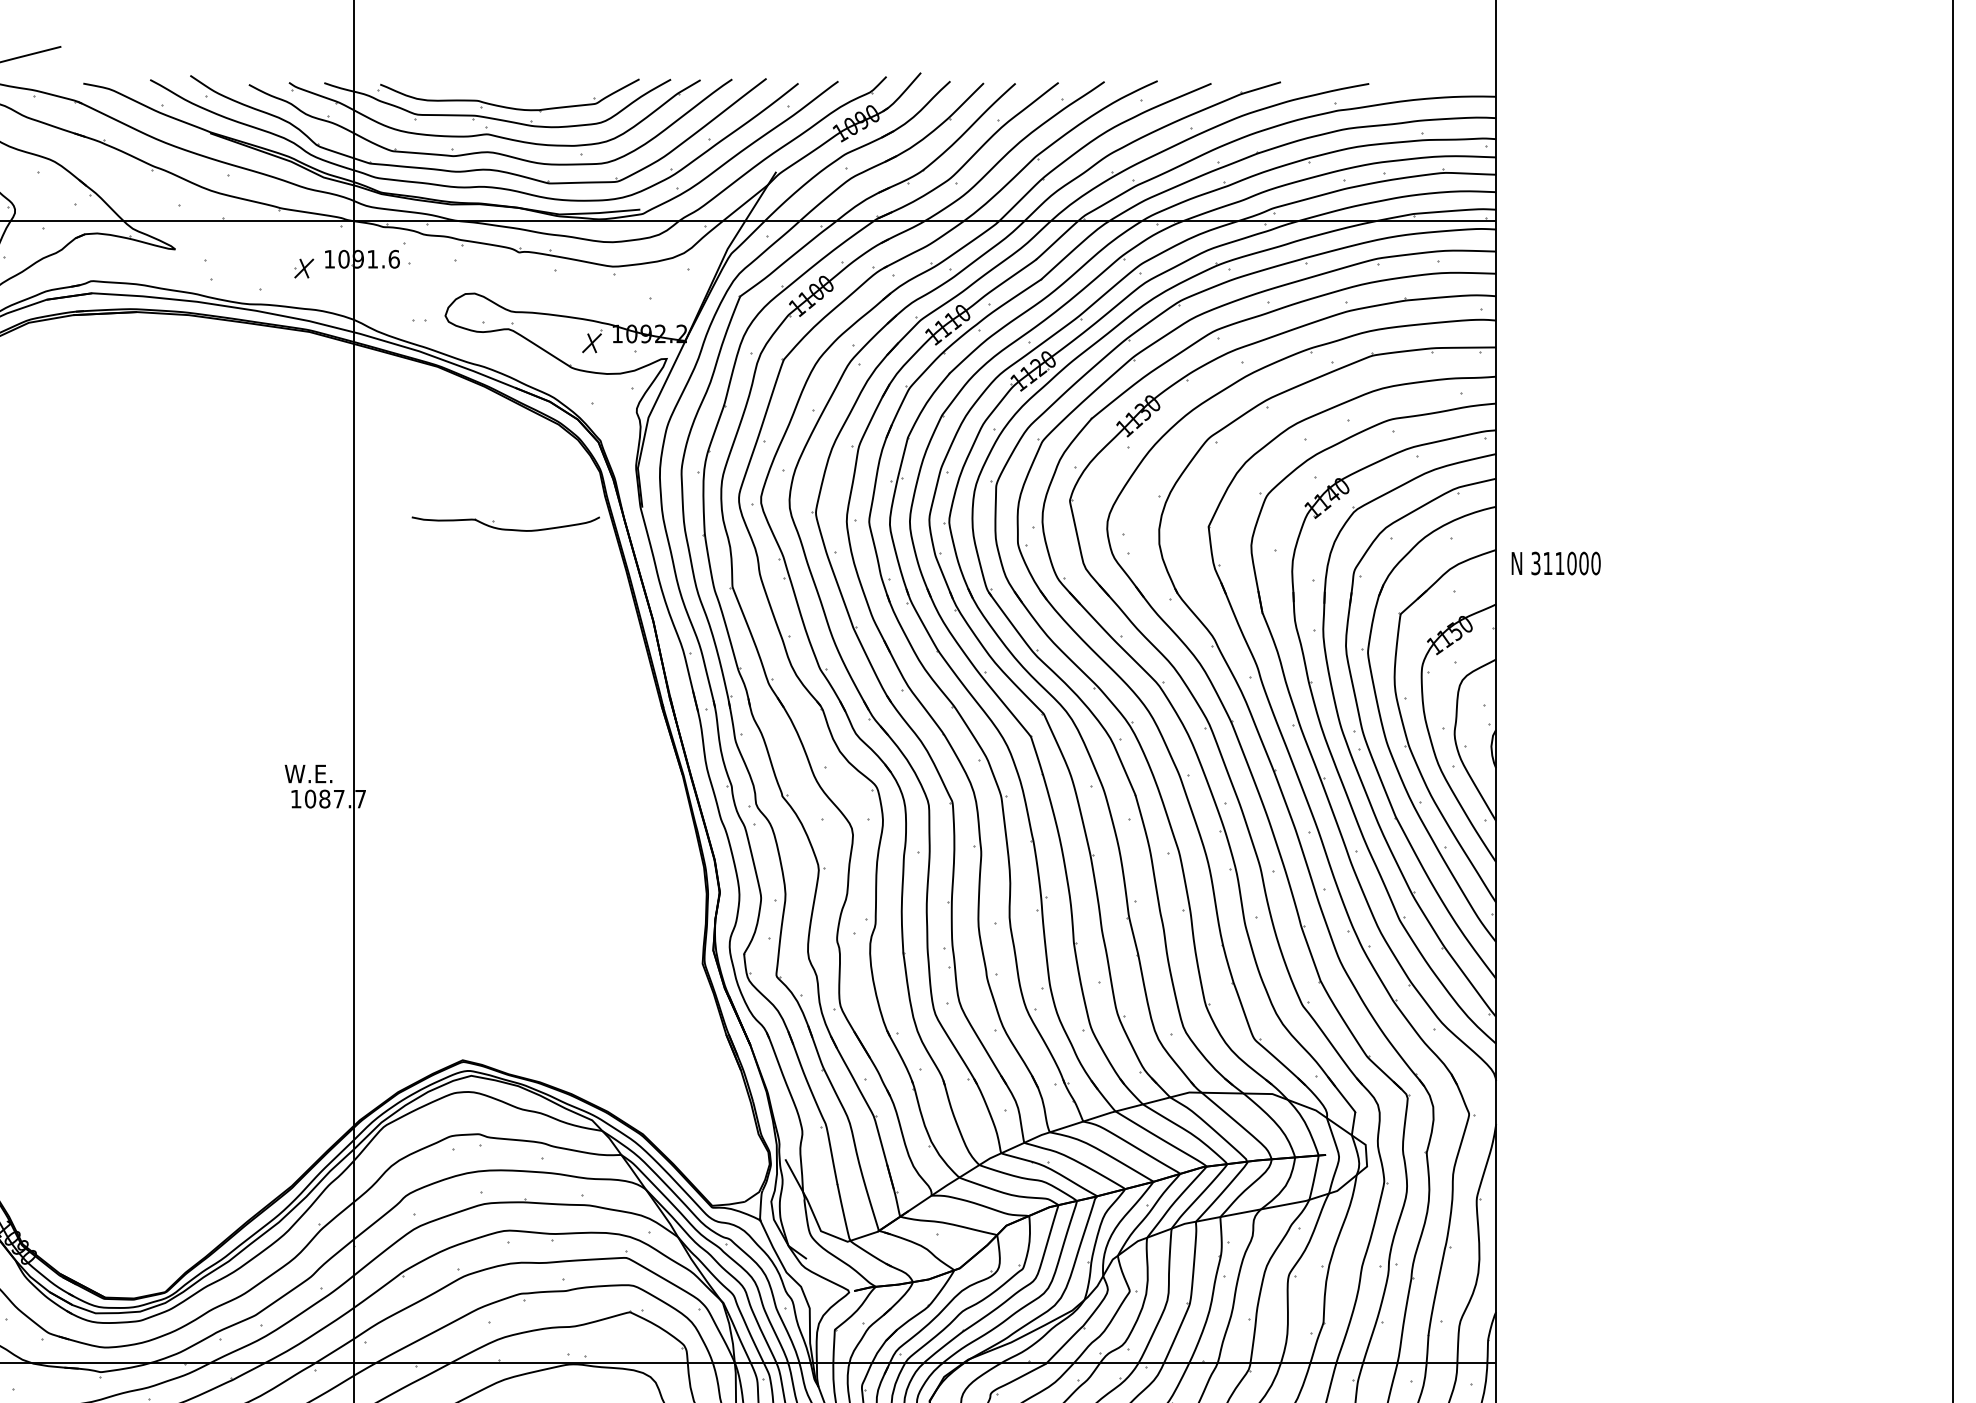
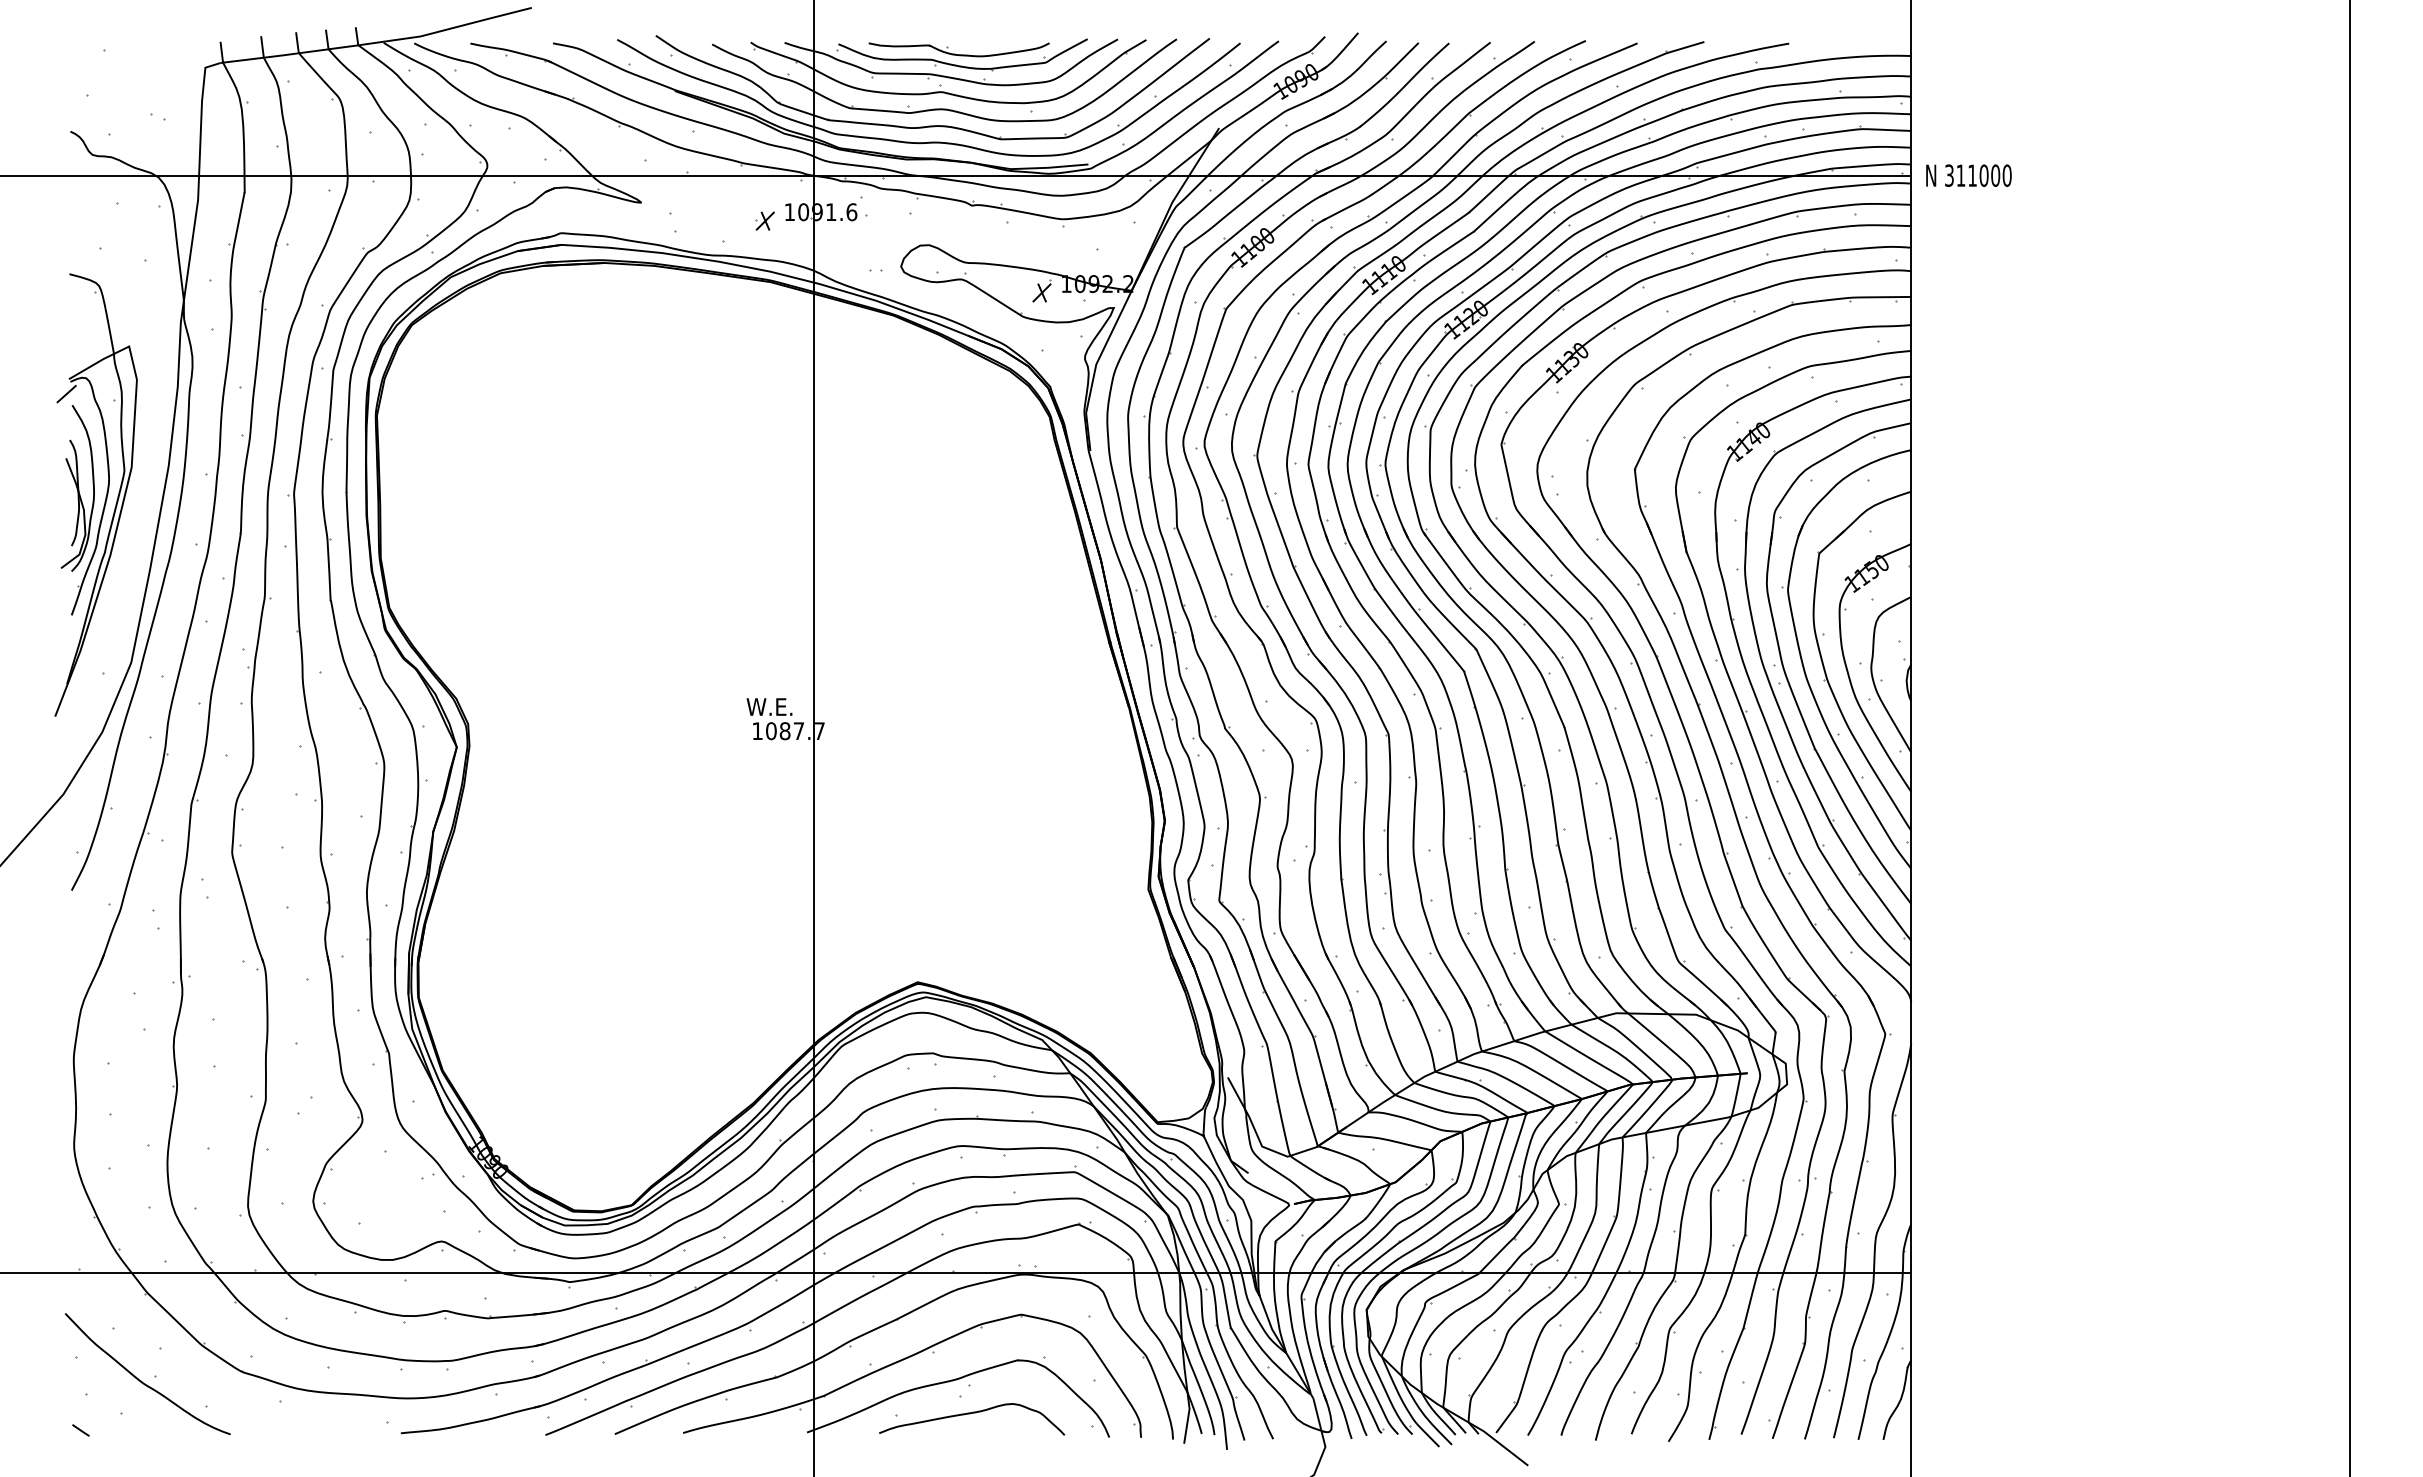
part: (505, 523) -> (958, 49), moved
text: (1555, 563) -> (1968, 175), moved

